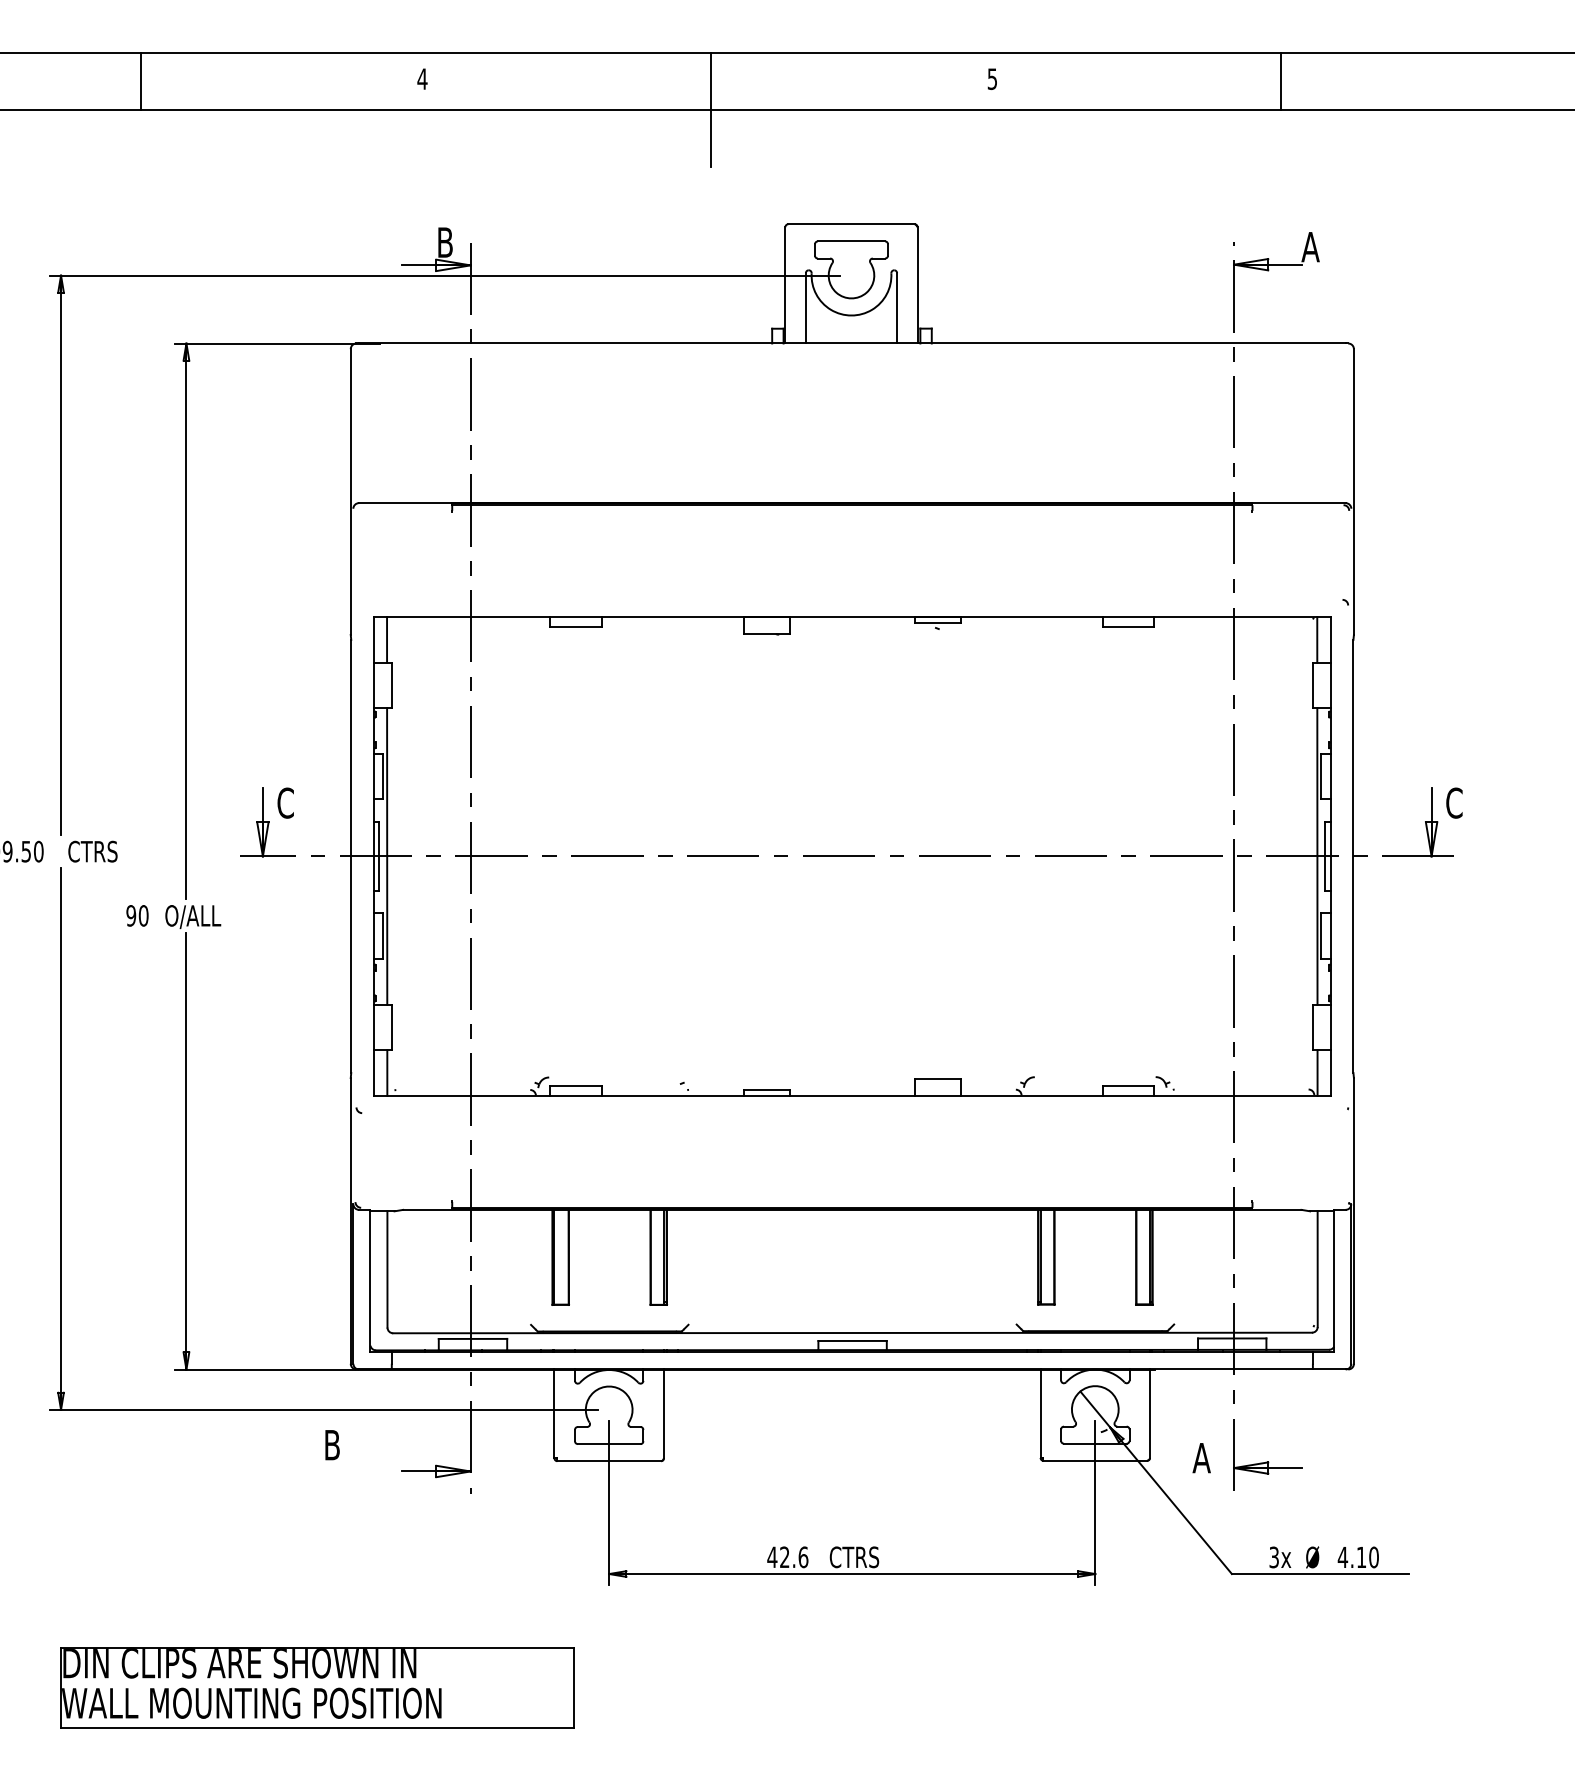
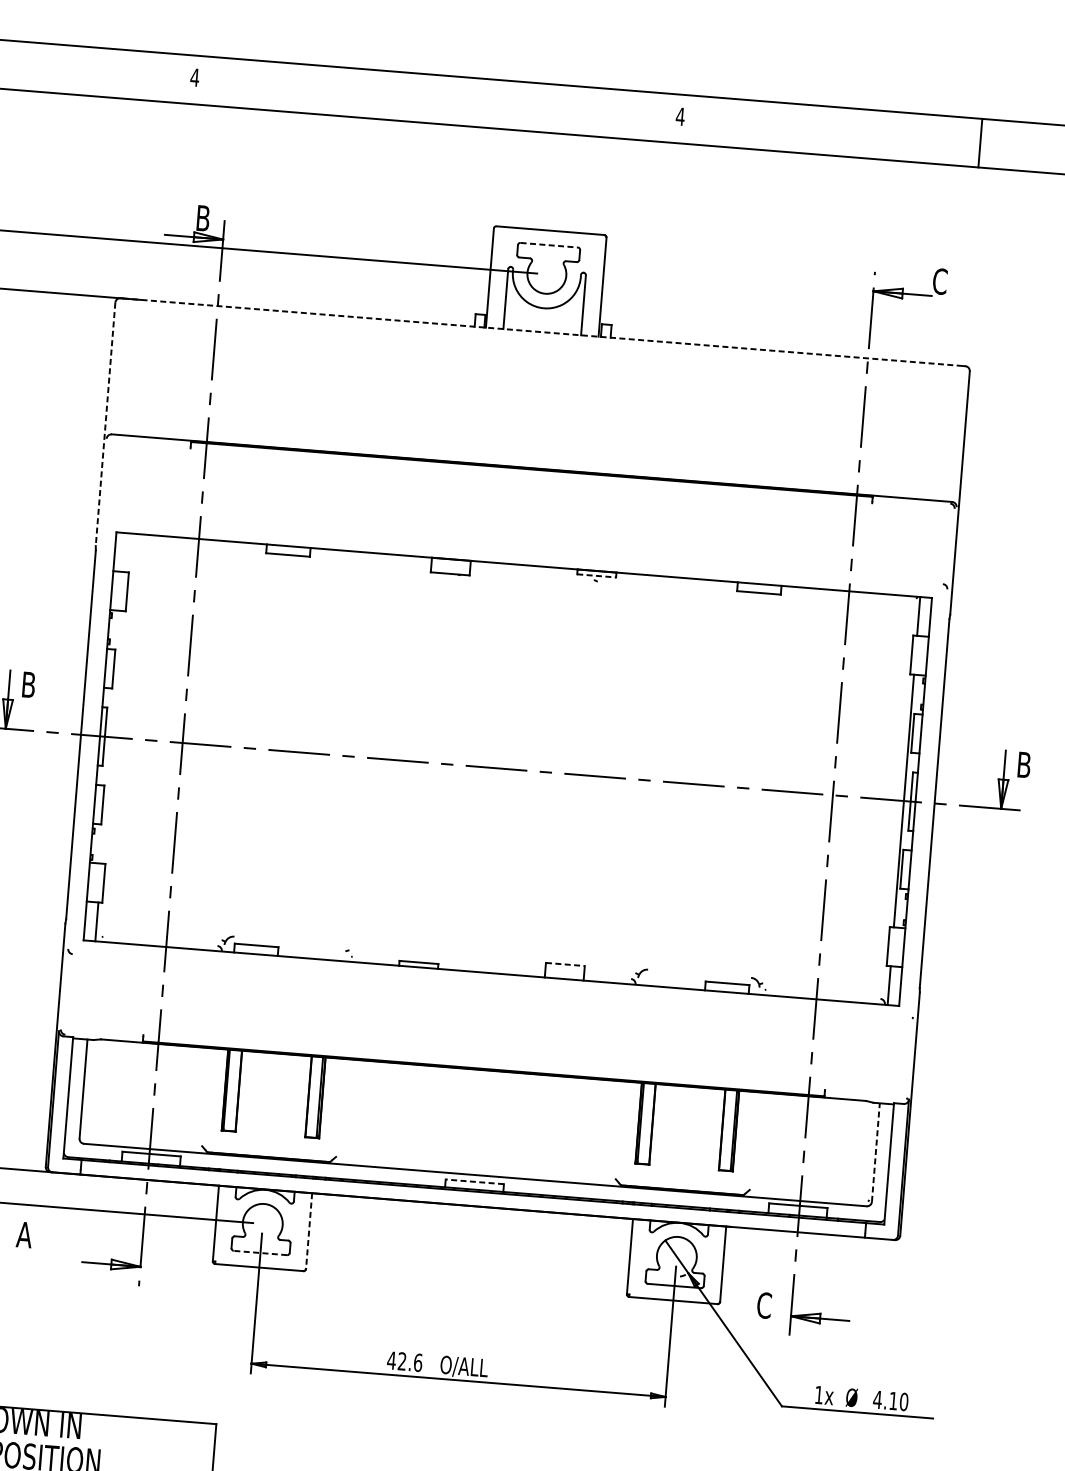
text: (992, 79) -> (680, 116), 5 -> 4
line: (1280, 81) -> (980, 142), moved
line: (710, 110) -> (438, 124), removed
line: (851, 241) -> (549, 245), solid -> dashed
text: (1310, 246) -> (939, 281), A -> C
line: (852, 343) -> (543, 332), solid -> dashed
line: (350, 492) -> (105, 424), solid -> dashed
line: (937, 622) -> (596, 575), solid -> dashed
line: (387, 639) -> (126, 552), removed
text: (285, 802) -> (28, 684), C -> B
text: (1454, 802) -> (1024, 764), C -> B
line: (387, 856) -> (111, 737), removed
line: (937, 1078) -> (565, 964), solid -> dashed
line: (1317, 1269) -> (875, 1152), solid -> dashed
line: (852, 1340) -> (474, 1181), solid -> dashed
line: (663, 1414) -> (308, 1231), solid -> dashed
line: (608, 1444) -> (259, 1253), solid -> dashed
text: (332, 1445) -> (24, 1235), B -> A
text: (1201, 1457) -> (764, 1305), A -> C
text: (1273, 1557) -> (818, 1395), 3x -> 1x
text: (859, 1558) -> (465, 1367), CTRS -> O/ALL

